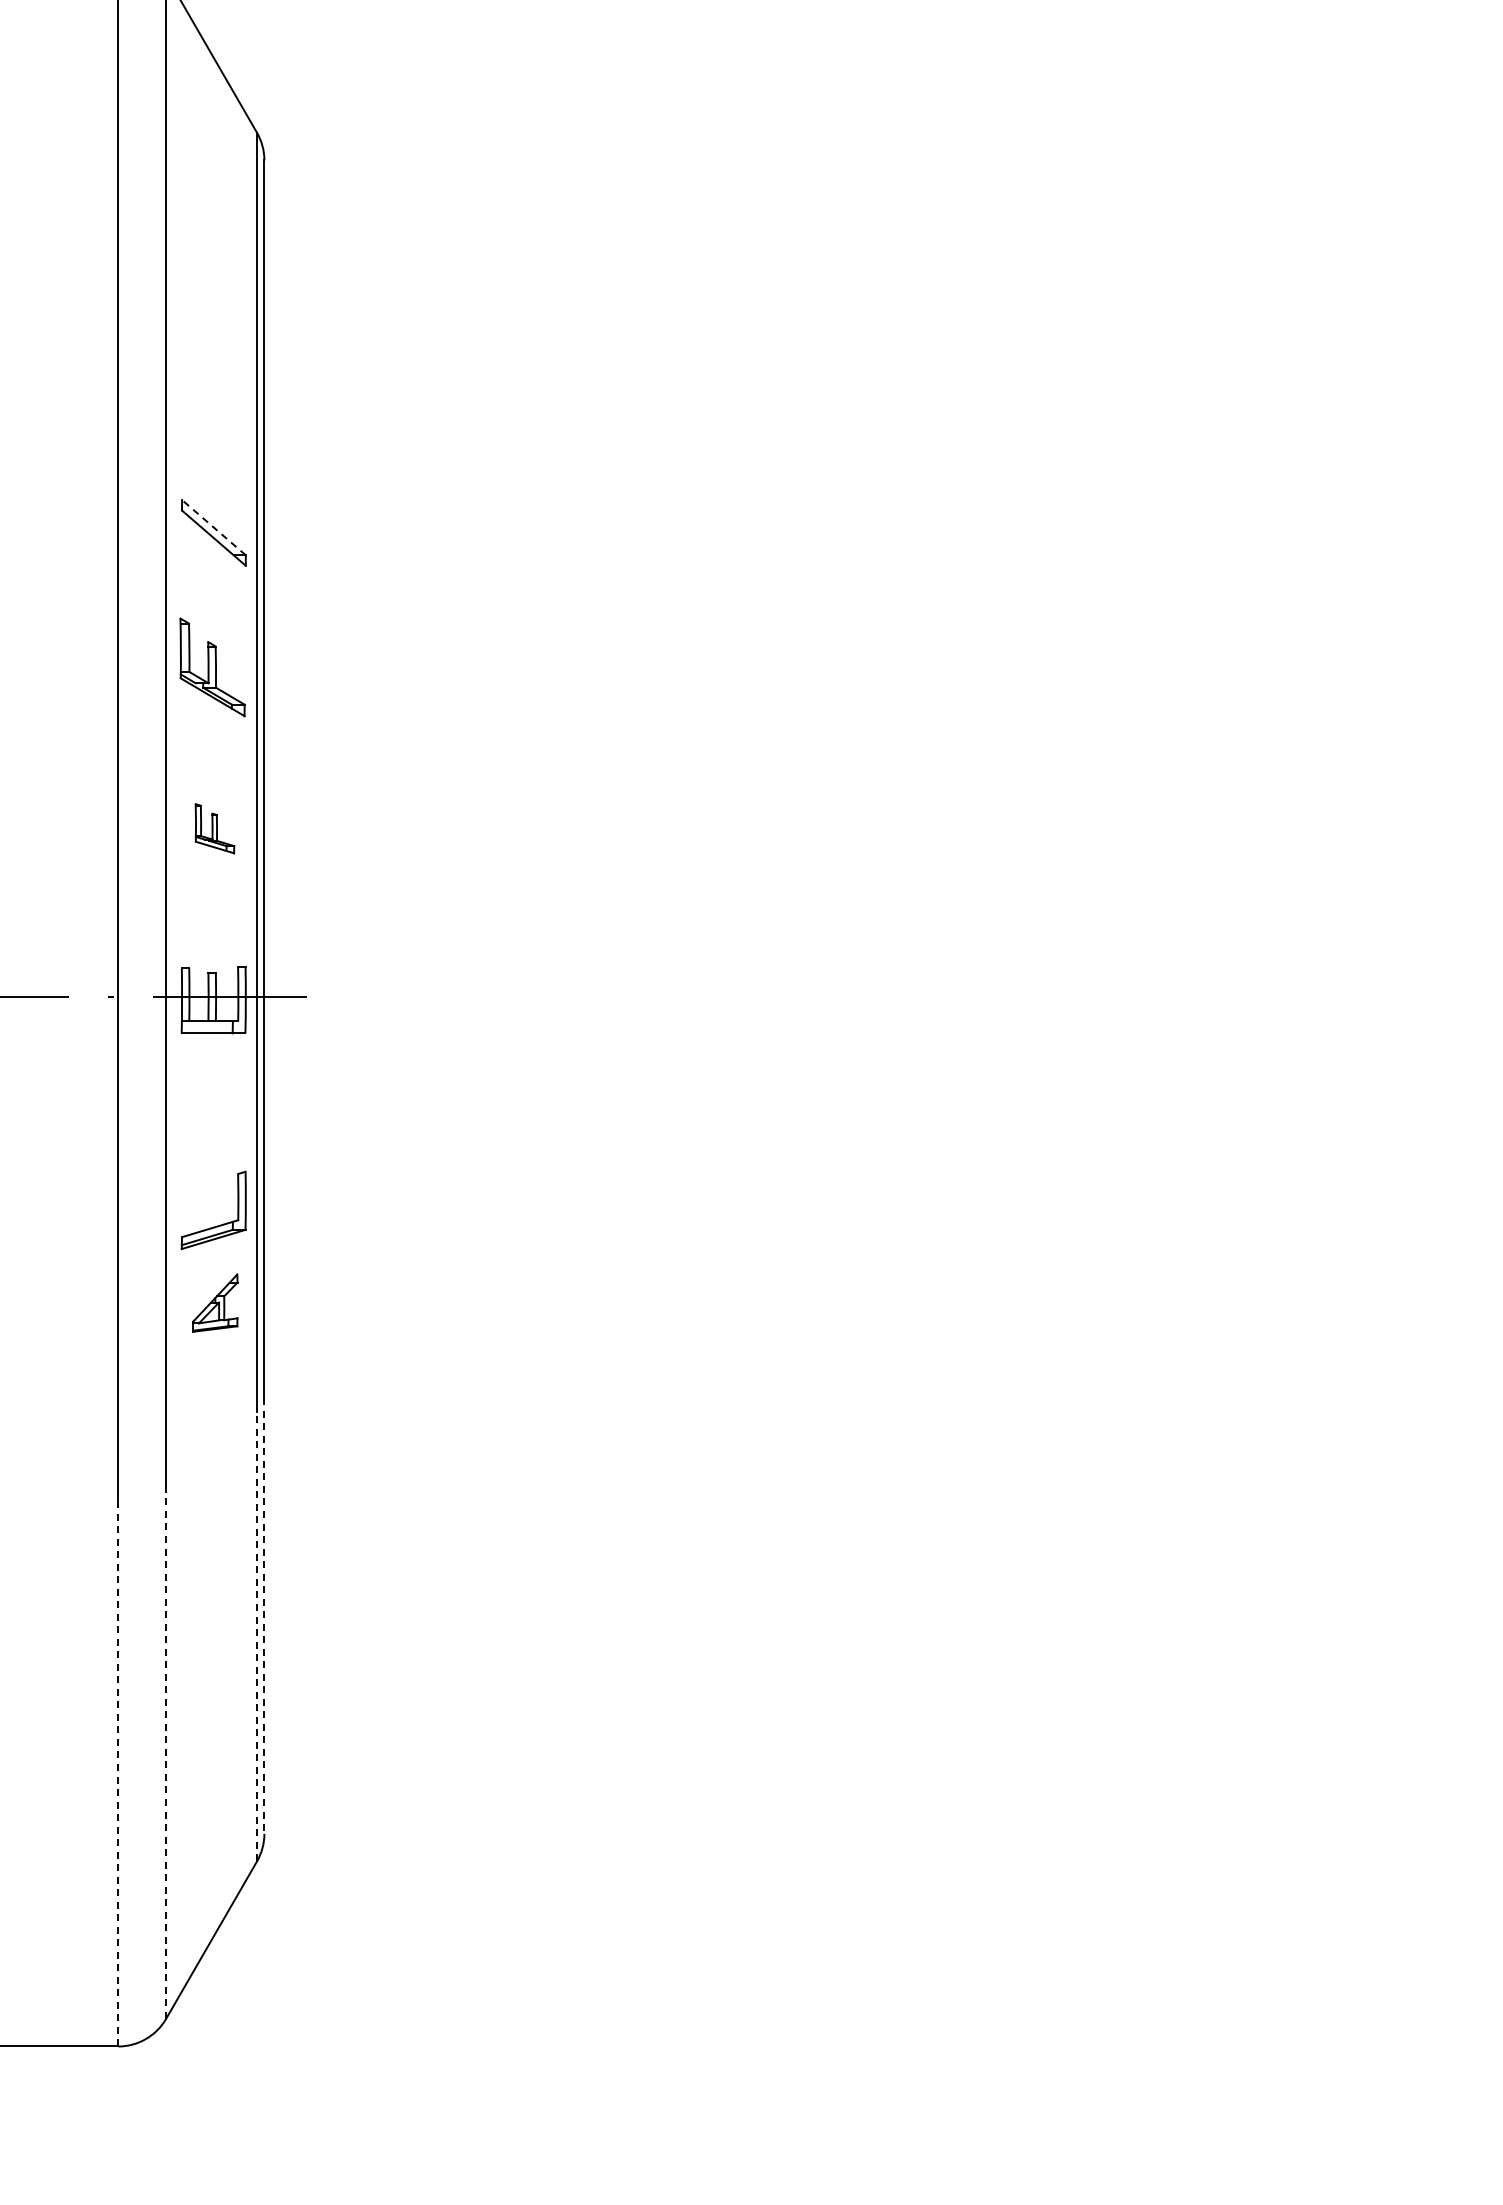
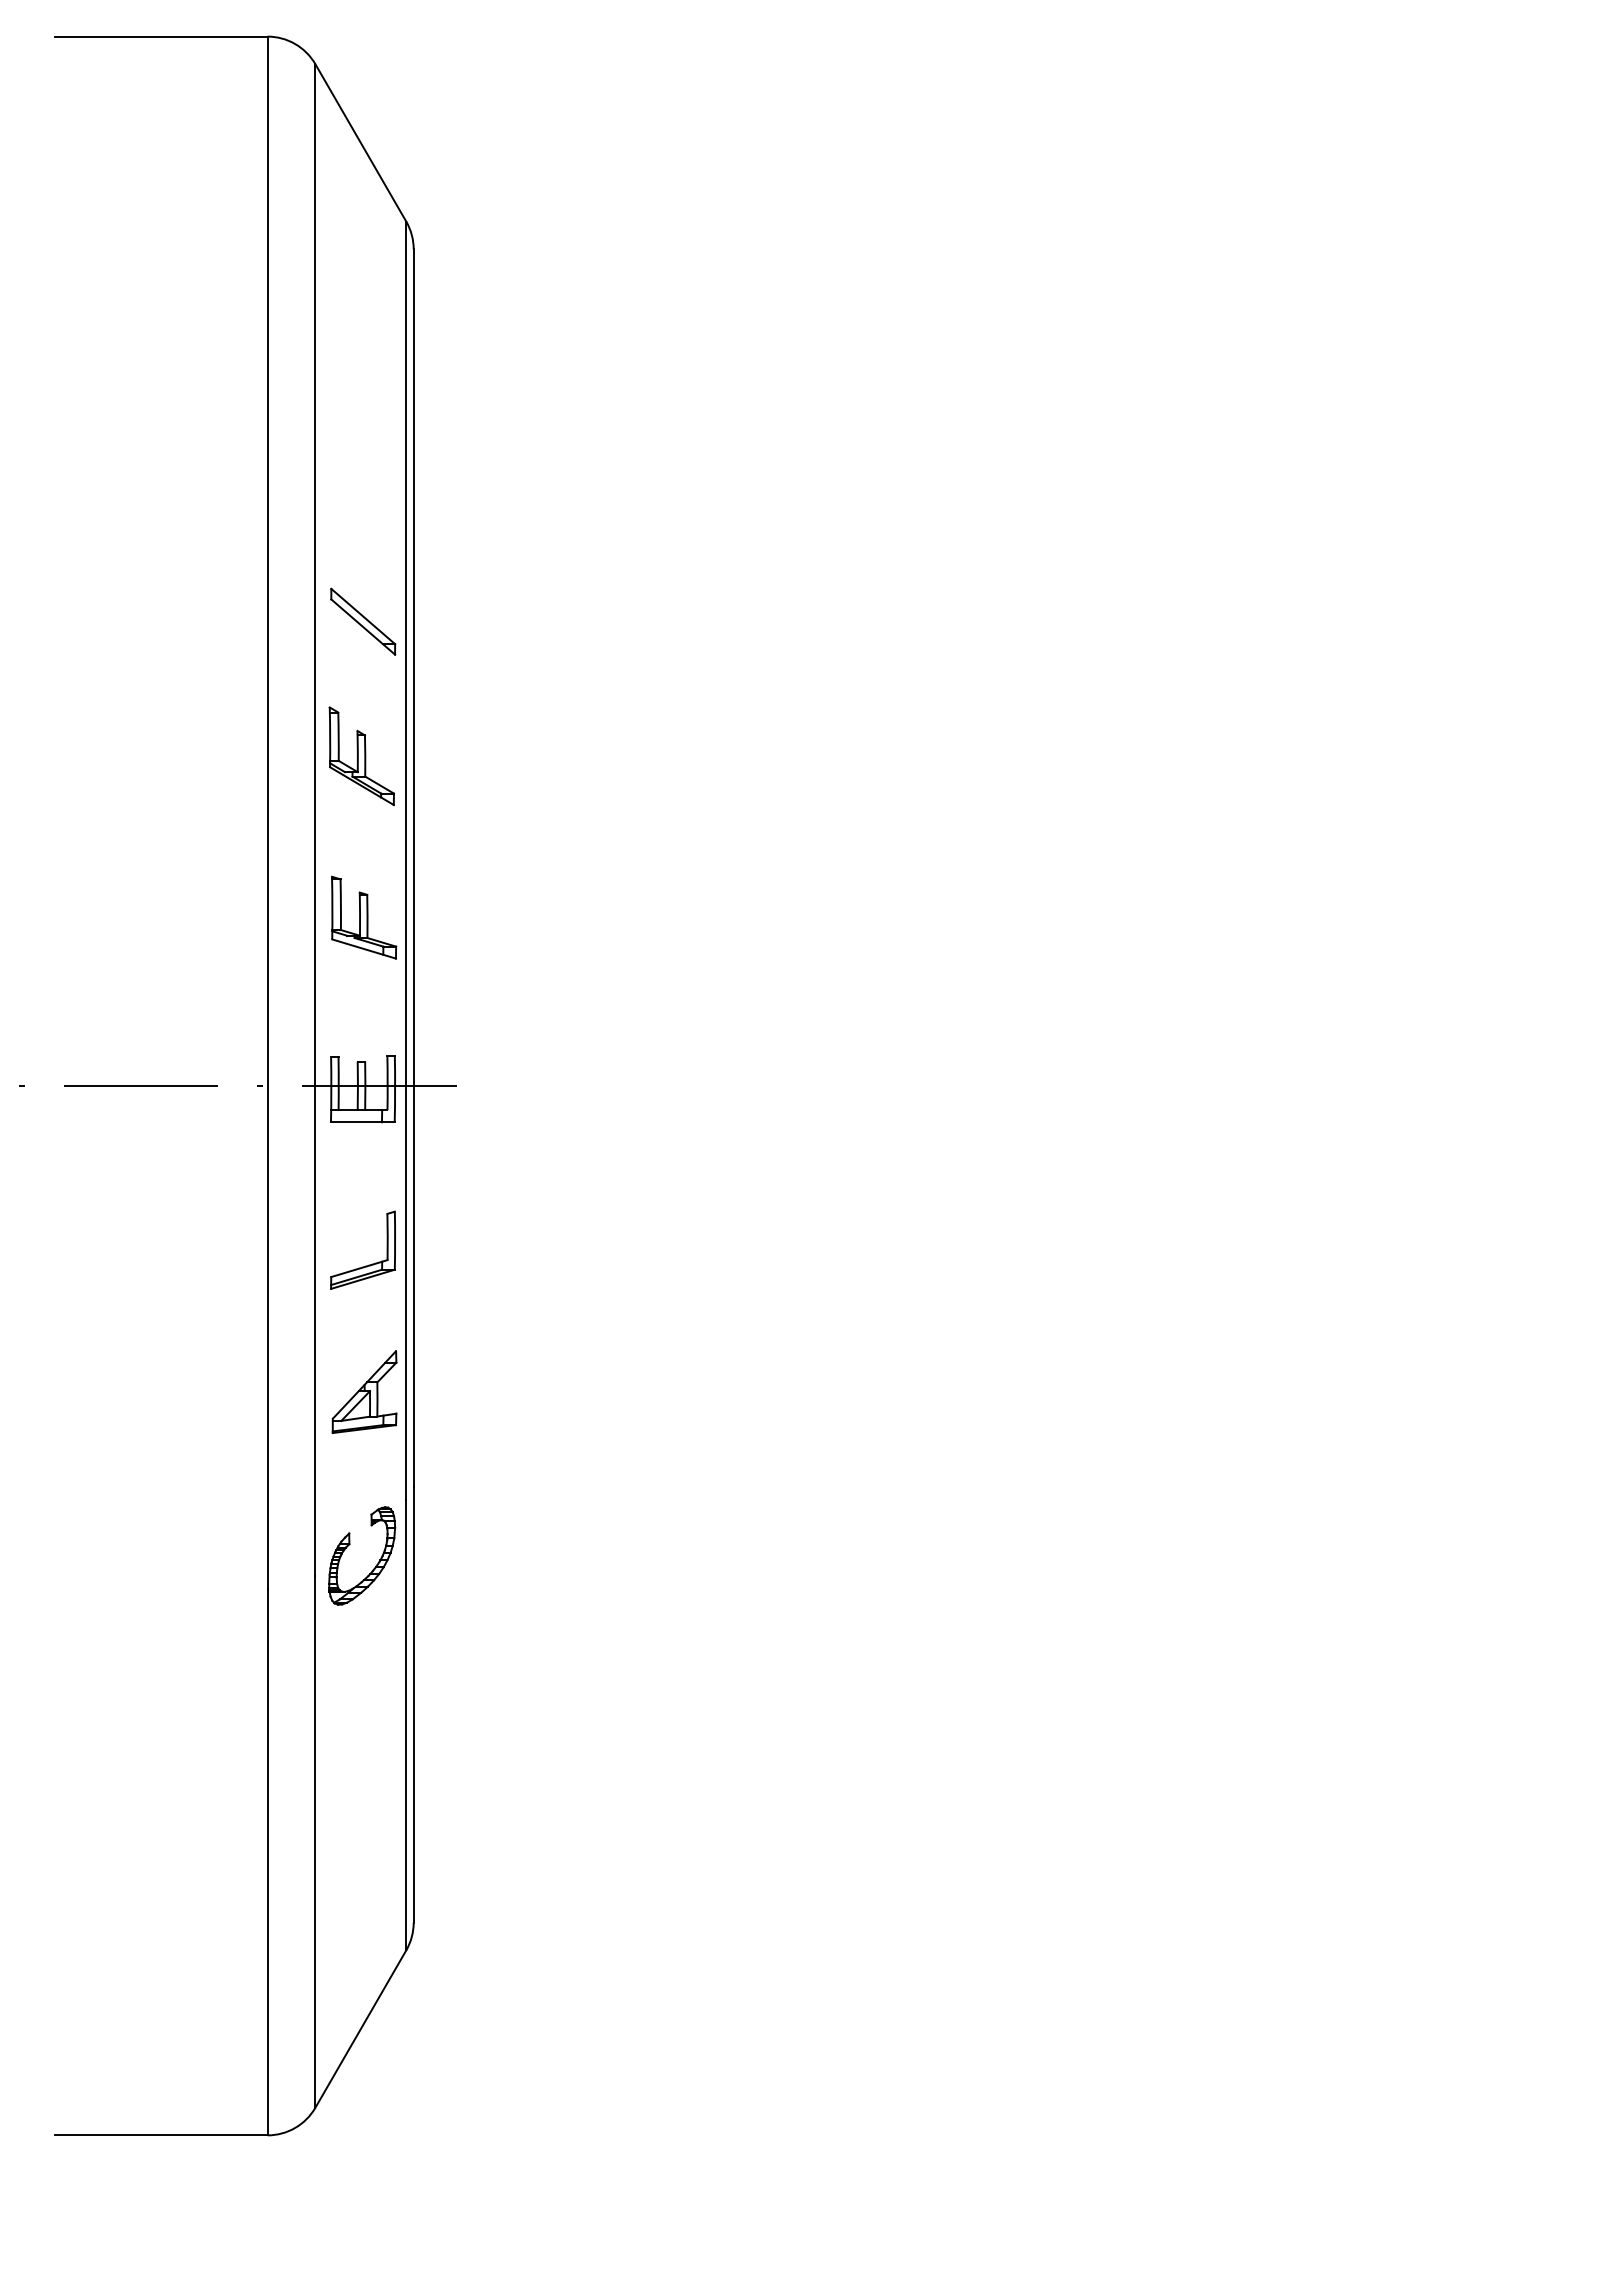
line: (213, 527) -> (362, 616), dashed -> solid
part: (215, 828) -> (364, 917), size x1.67
part: (219, 1224) -> (368, 1264), moved
part: (215, 1302) -> (364, 1391), size x1.43
part: (201, 1455) -> (350, 1544), added
line: (264, 1615) -> (413, 1704), dashed -> solid
line: (257, 1636) -> (406, 1725), dashed -> solid
line: (166, 1752) -> (315, 1841), dashed -> solid
line: (118, 1772) -> (267, 1861), dashed -> solid

